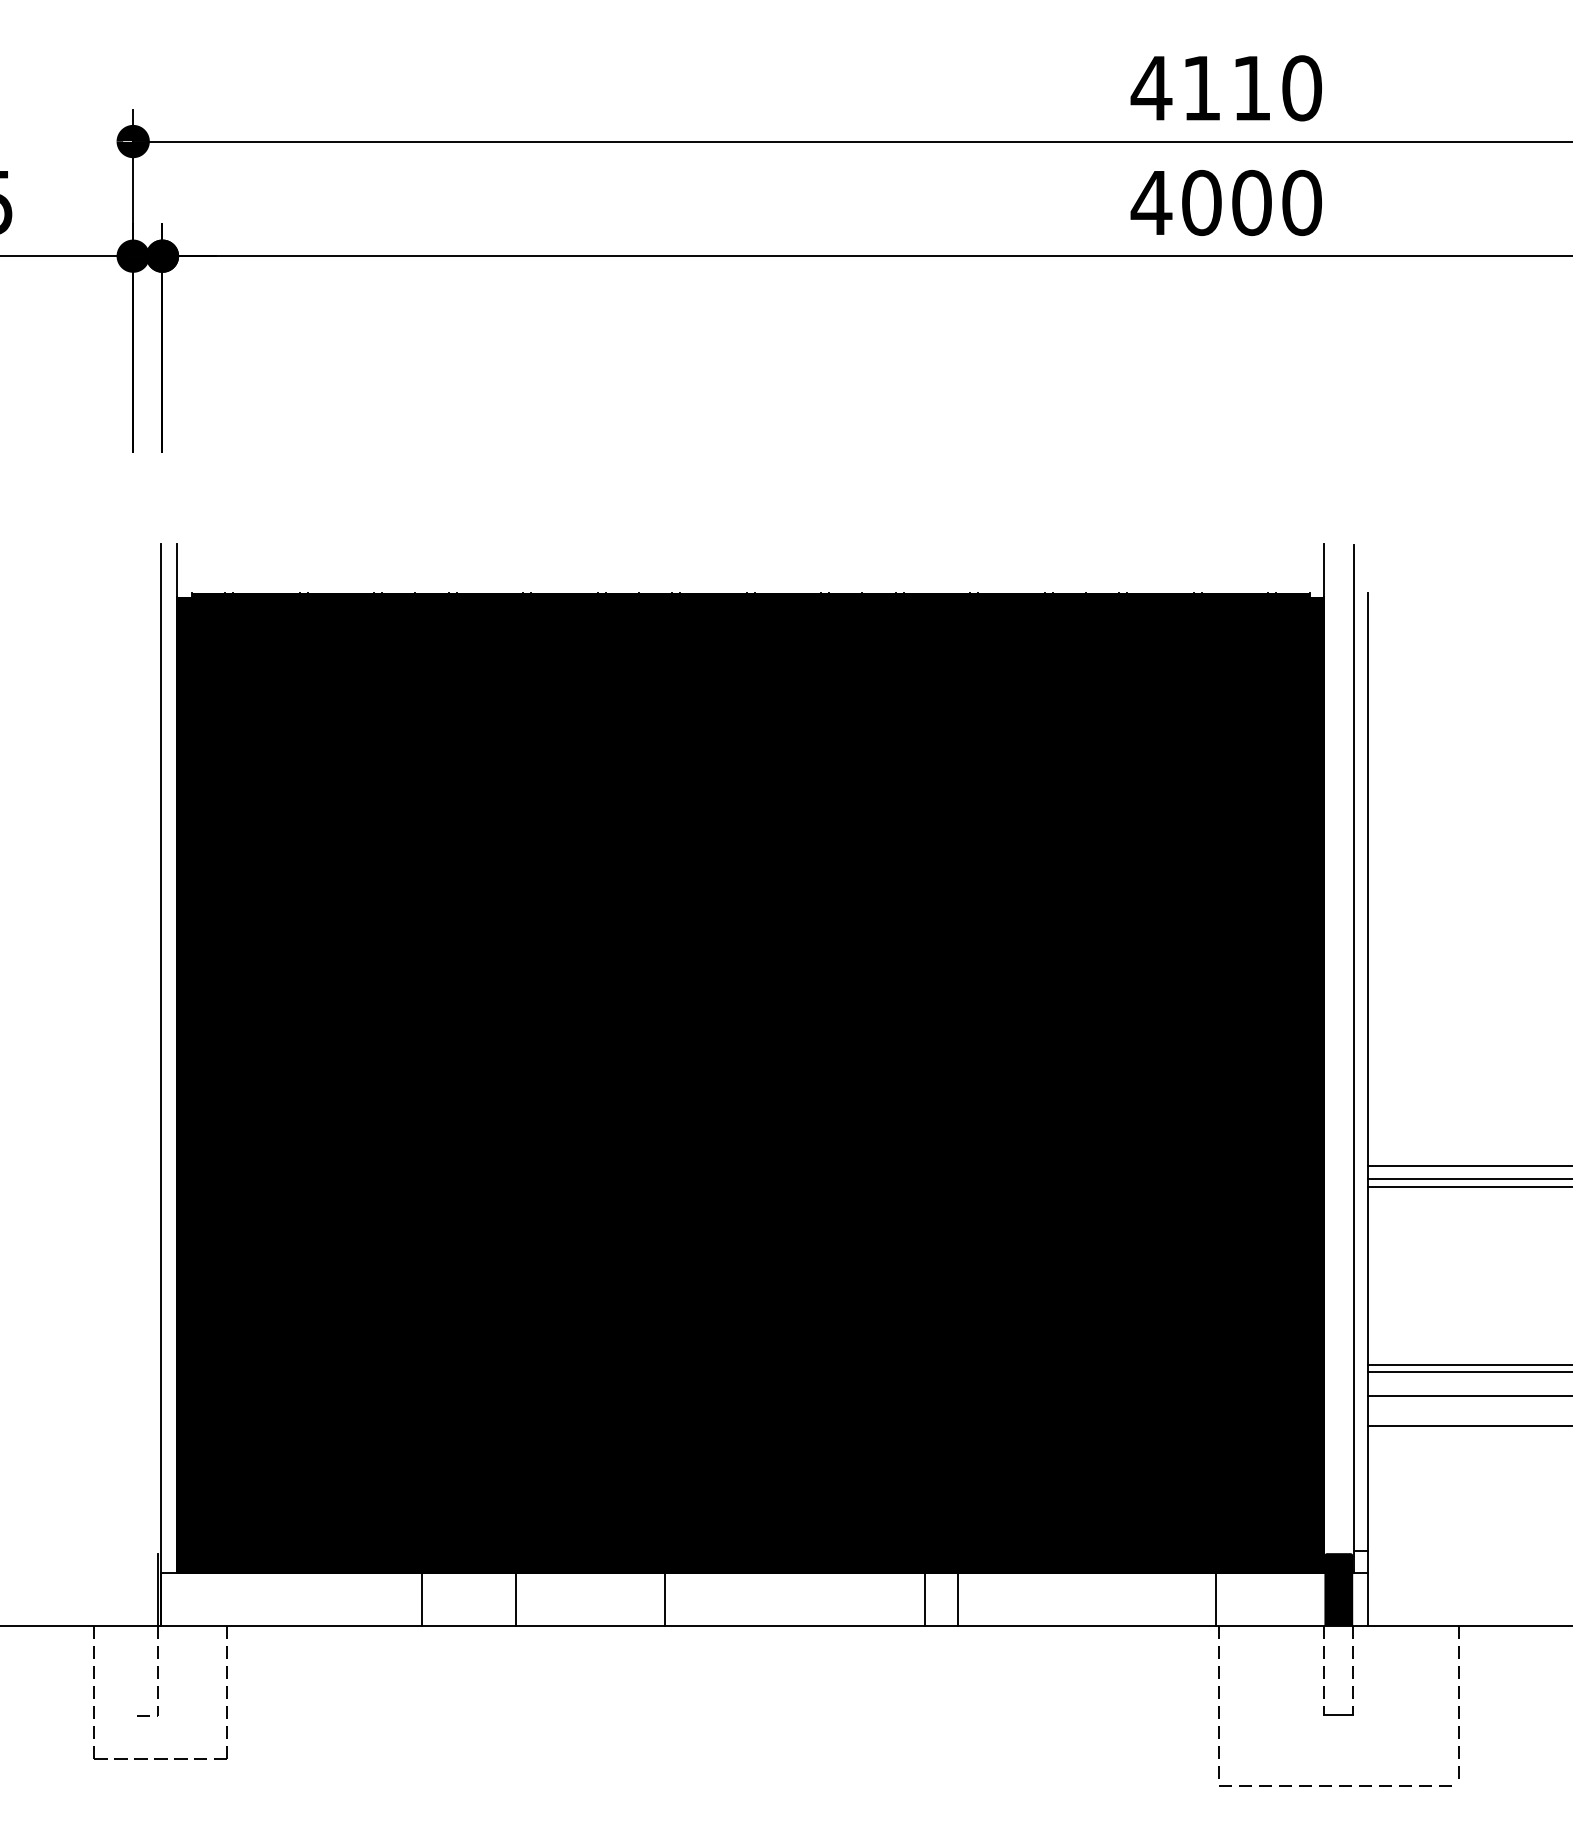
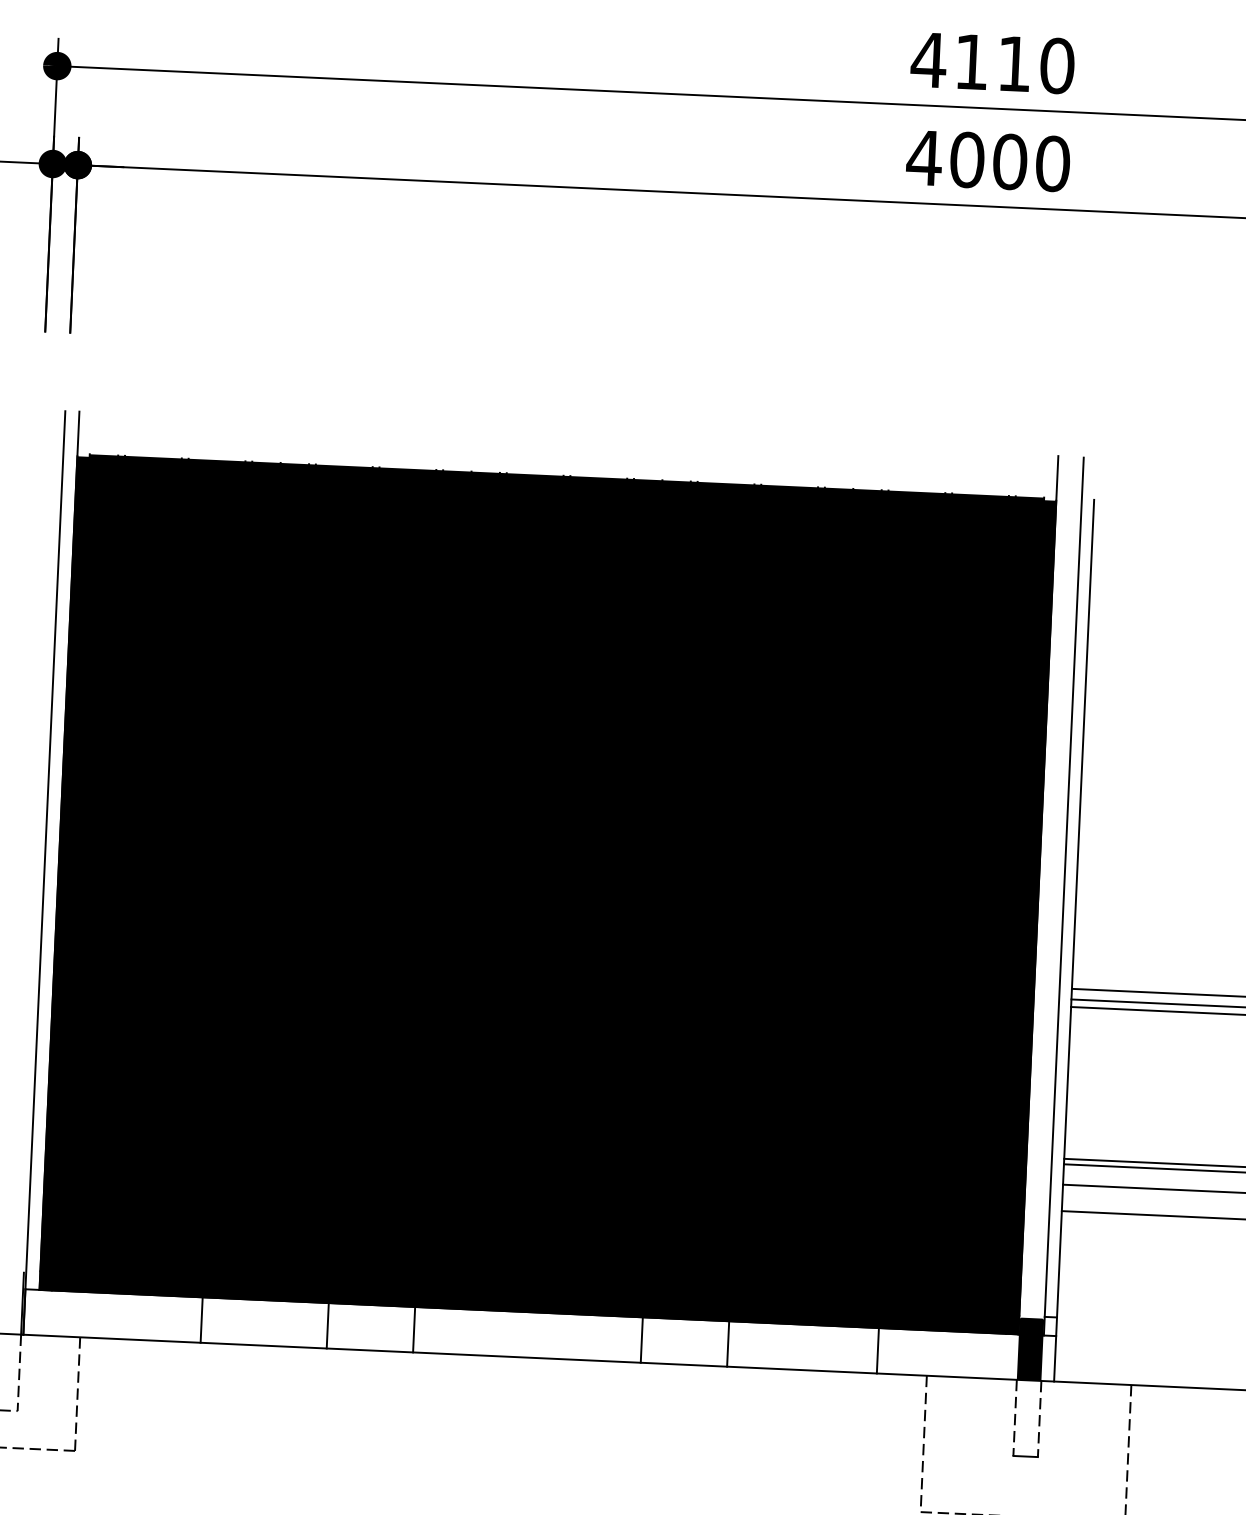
line: (422, 1599) -> (201, 1320), moved
line: (665, 1599) -> (414, 1329), moved
line: (925, 1599) -> (728, 1343), moved
line: (957, 1599) -> (641, 1340), moved
line: (1215, 1599) -> (877, 1350), moved

